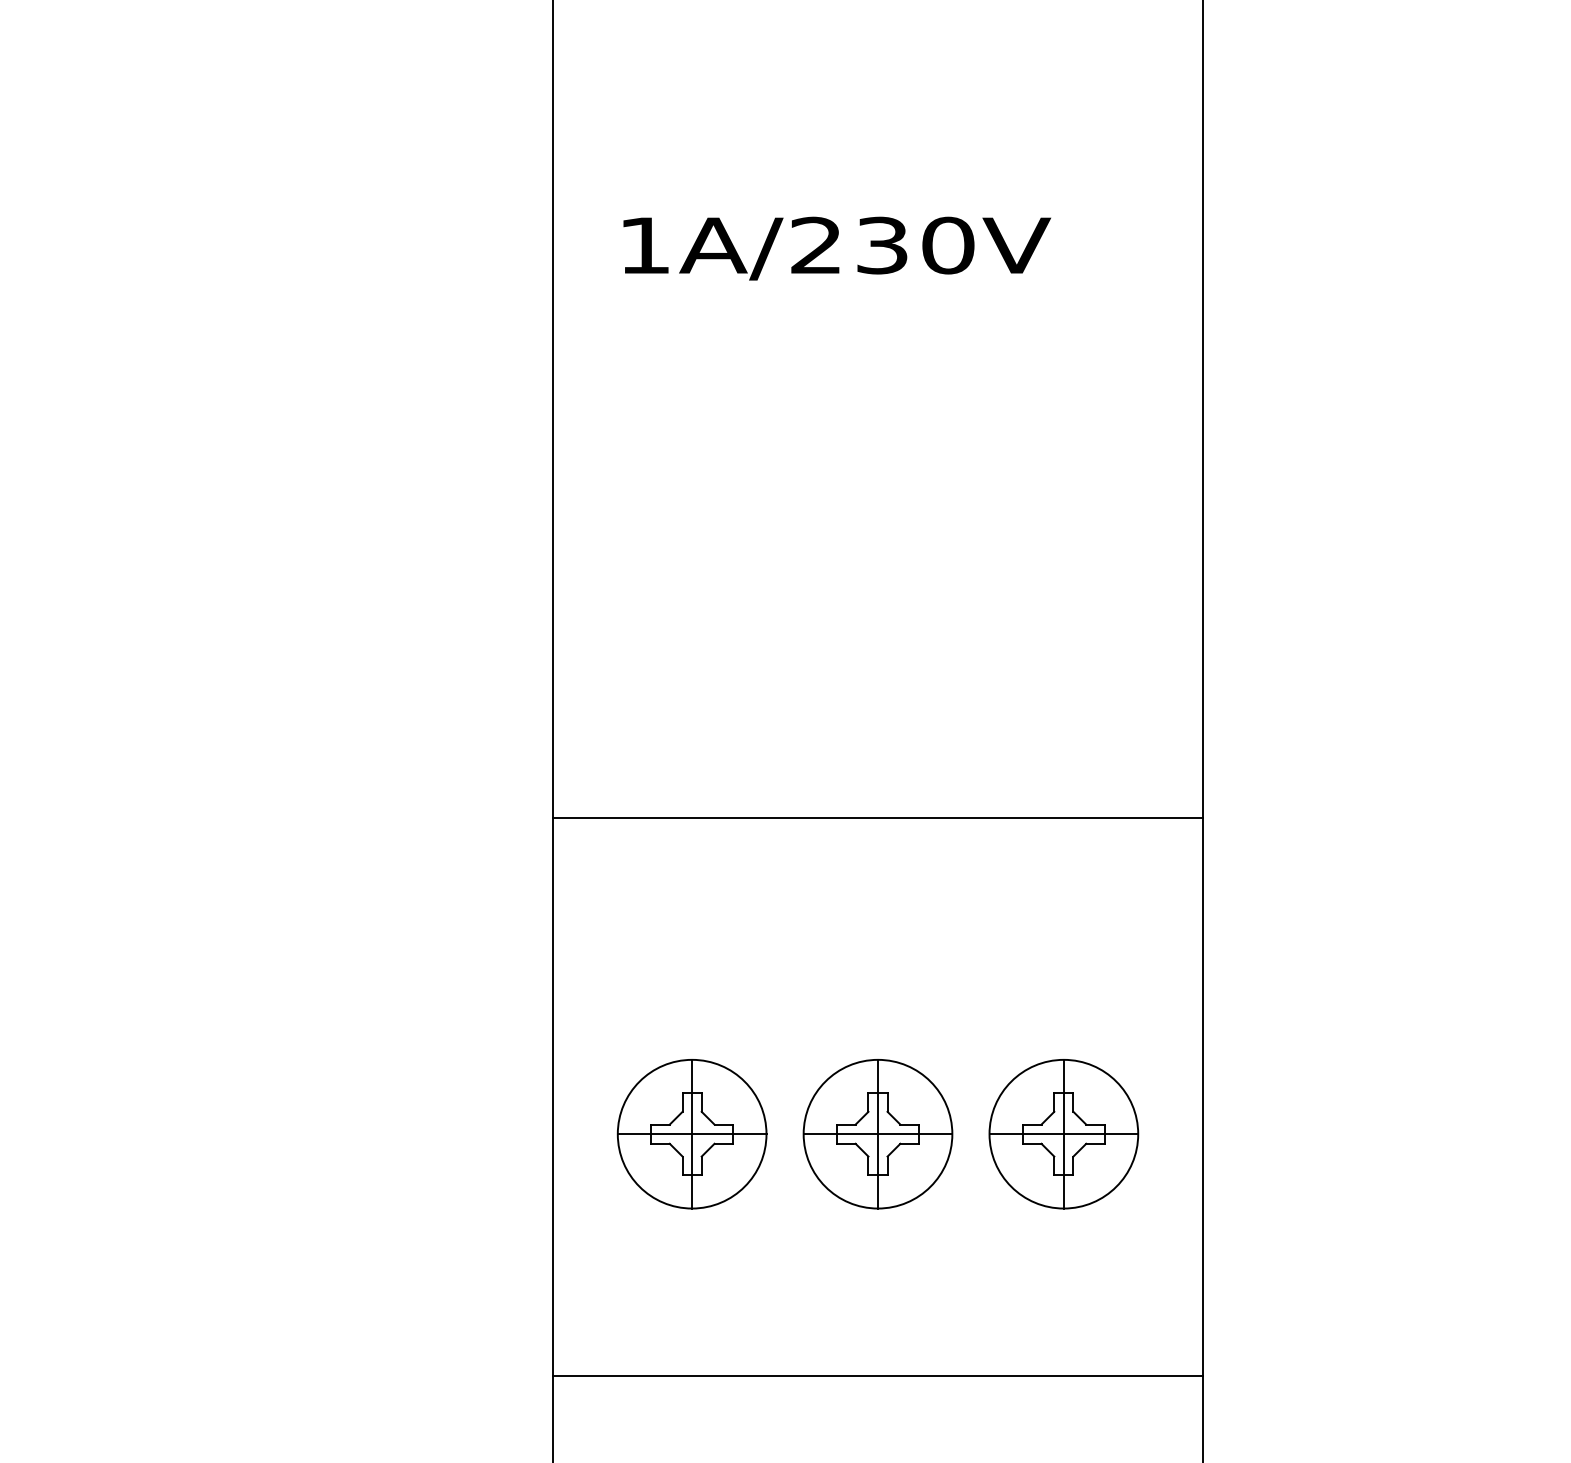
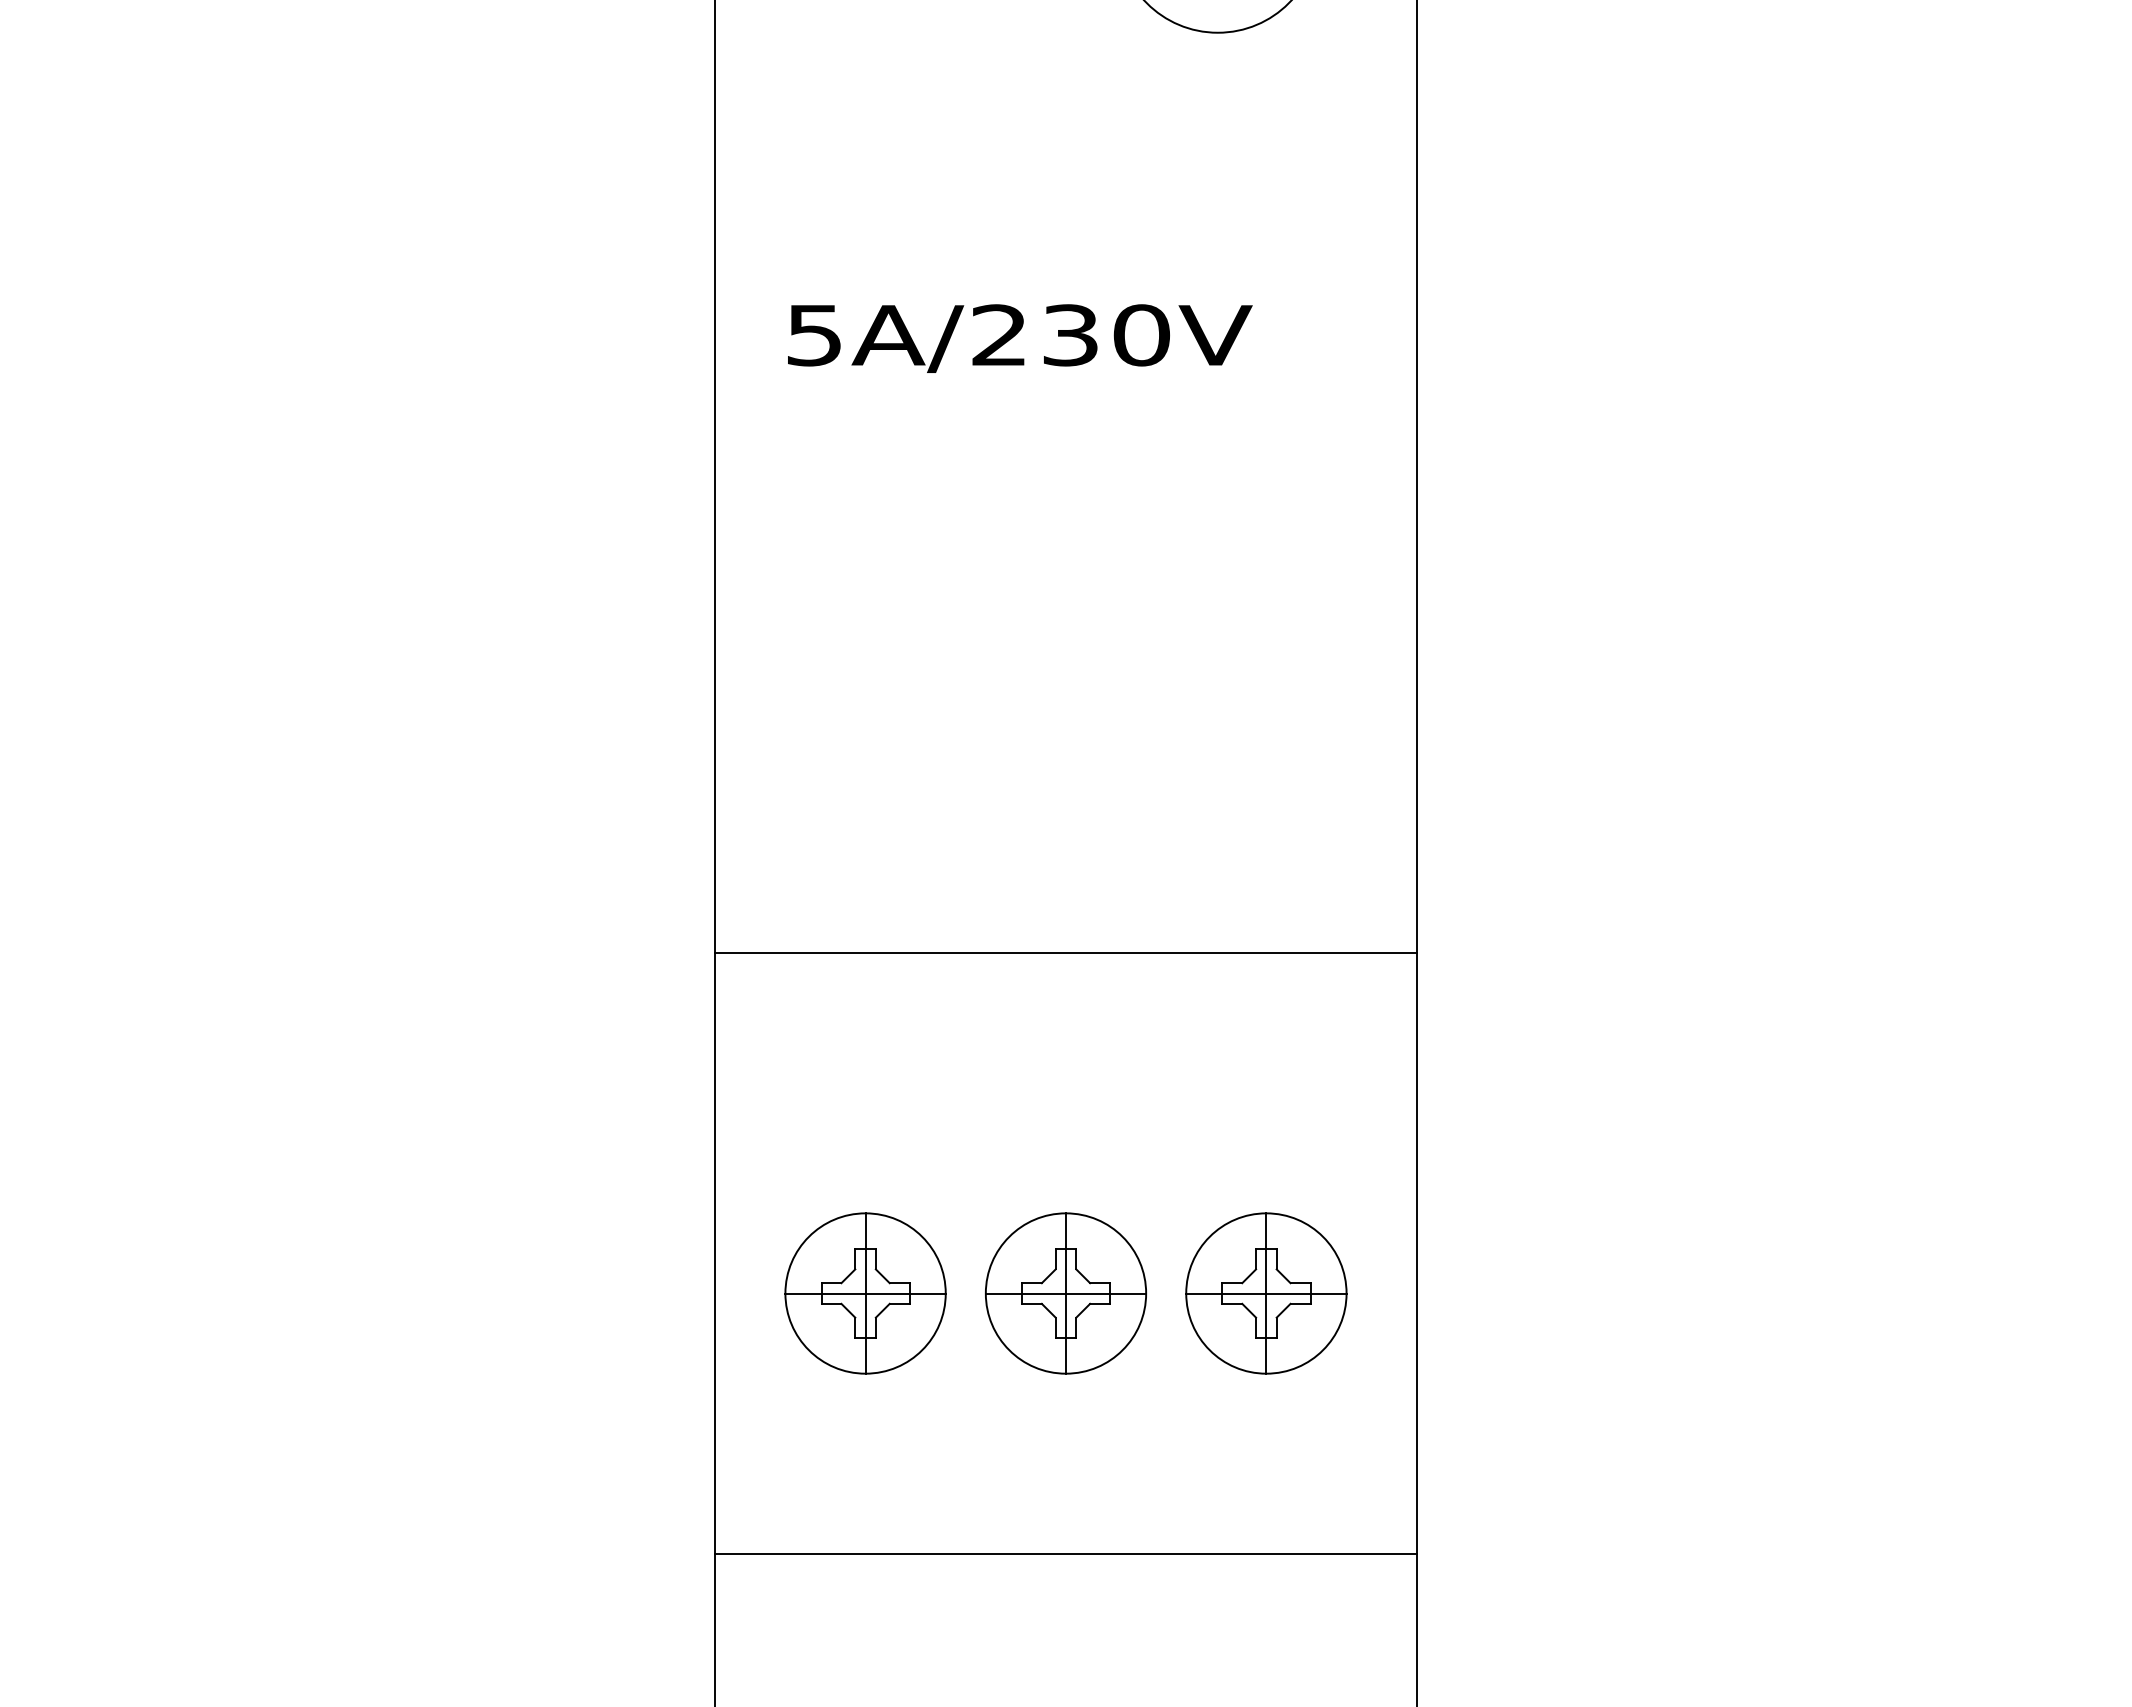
text: (644, 245) -> (814, 335), 1A/230V -> 5A/230V

